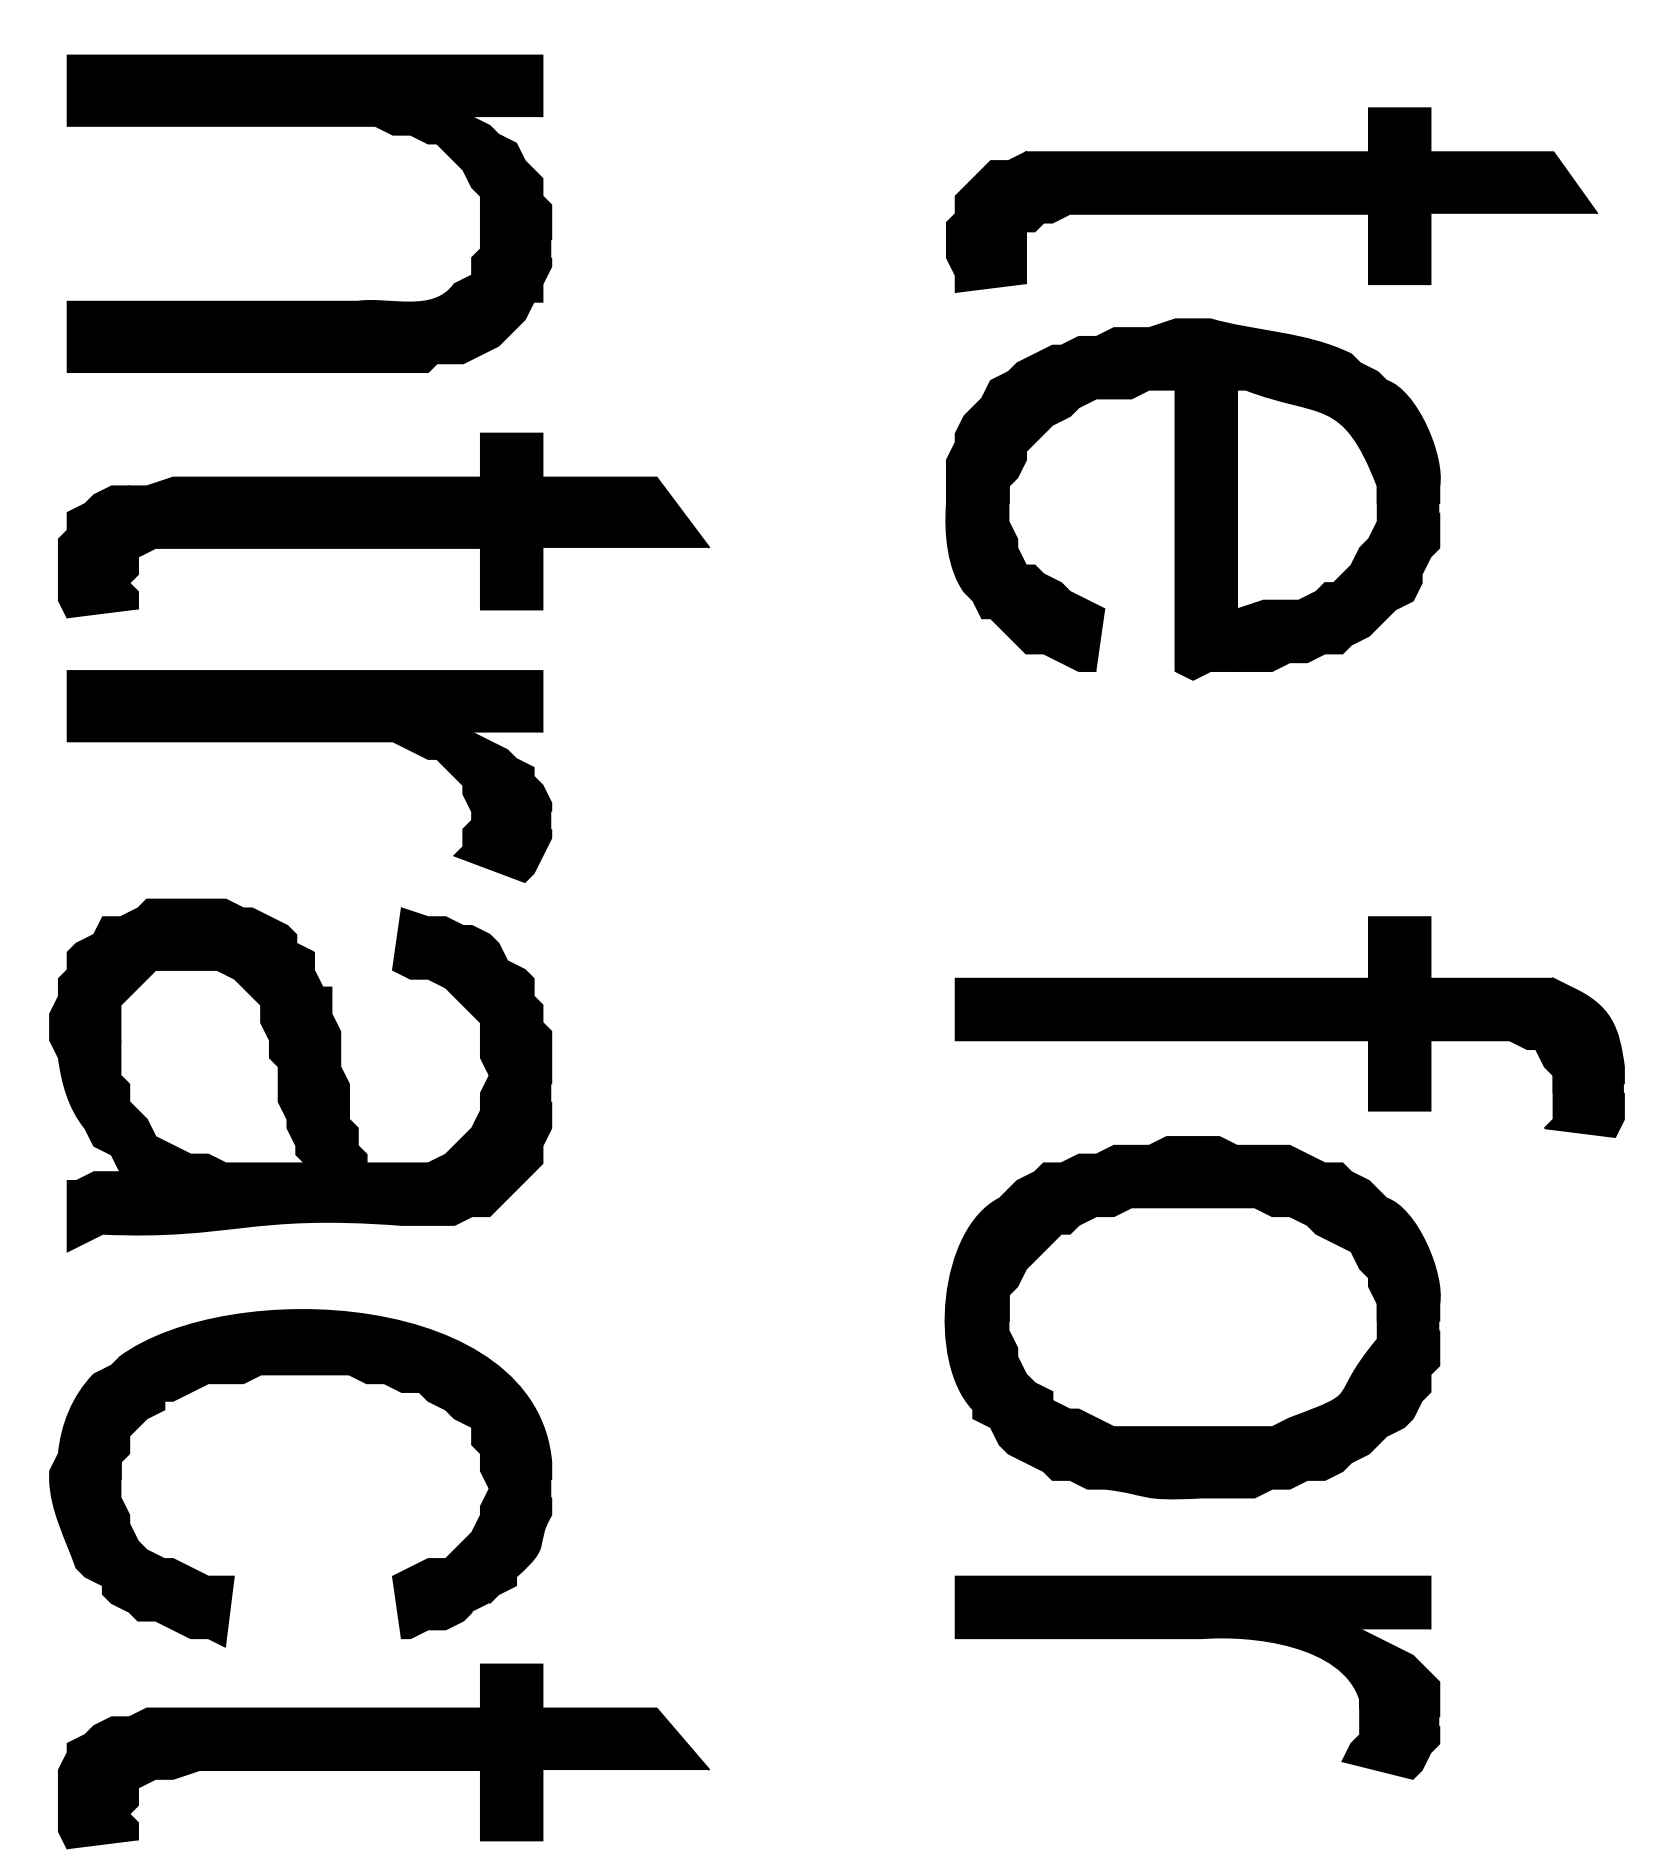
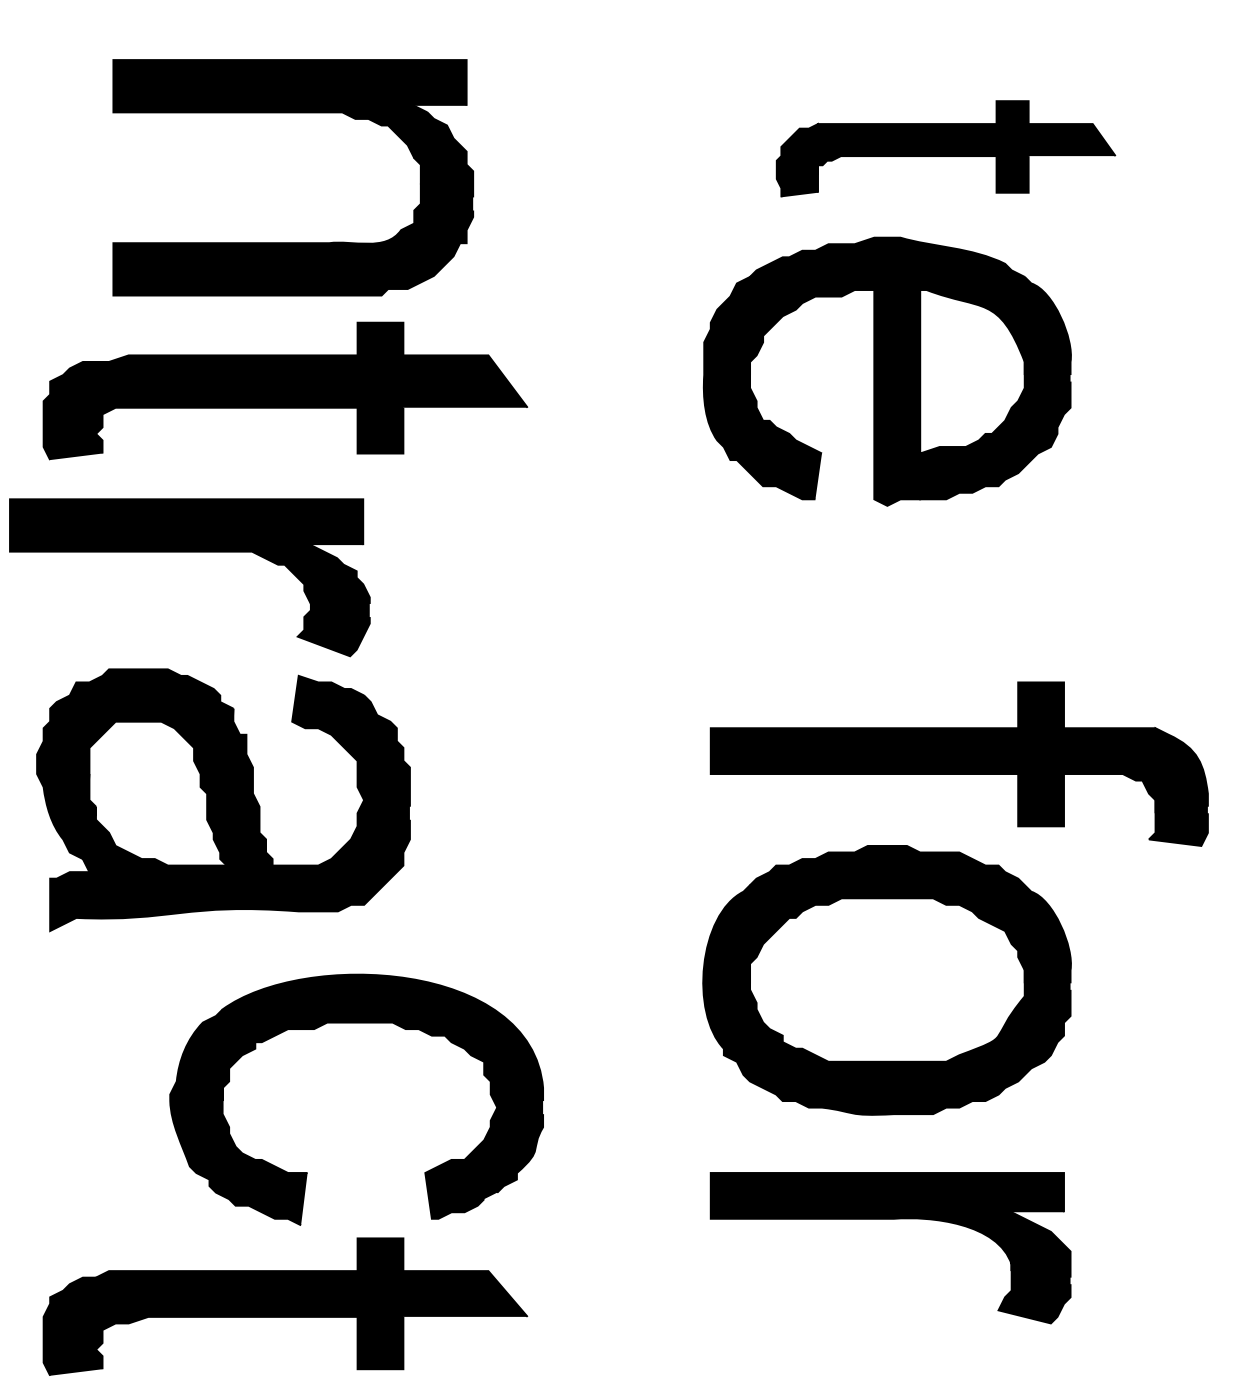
part: (309, 126) -> (293, 112), moved
part: (1271, 199) -> (945, 148), size x0.7
part: (309, 742) -> (189, 552), moved
part: (300, 1375) -> (356, 1023), moved

